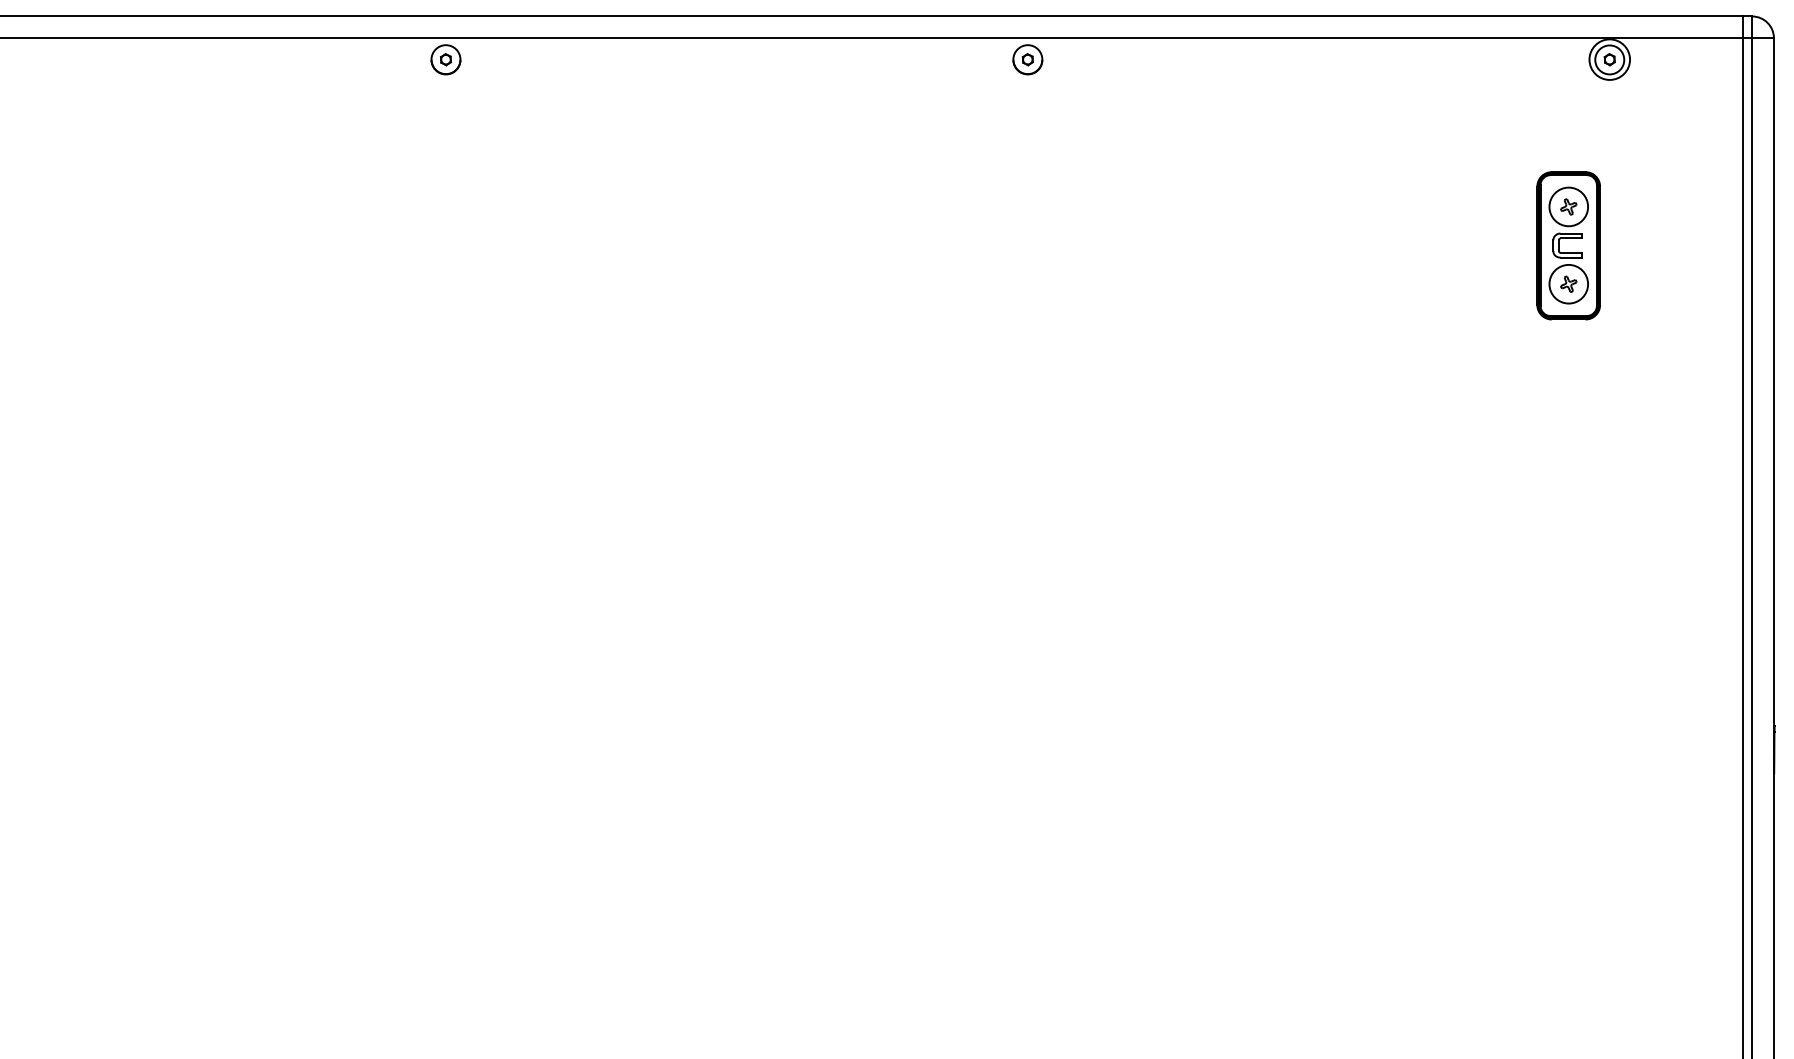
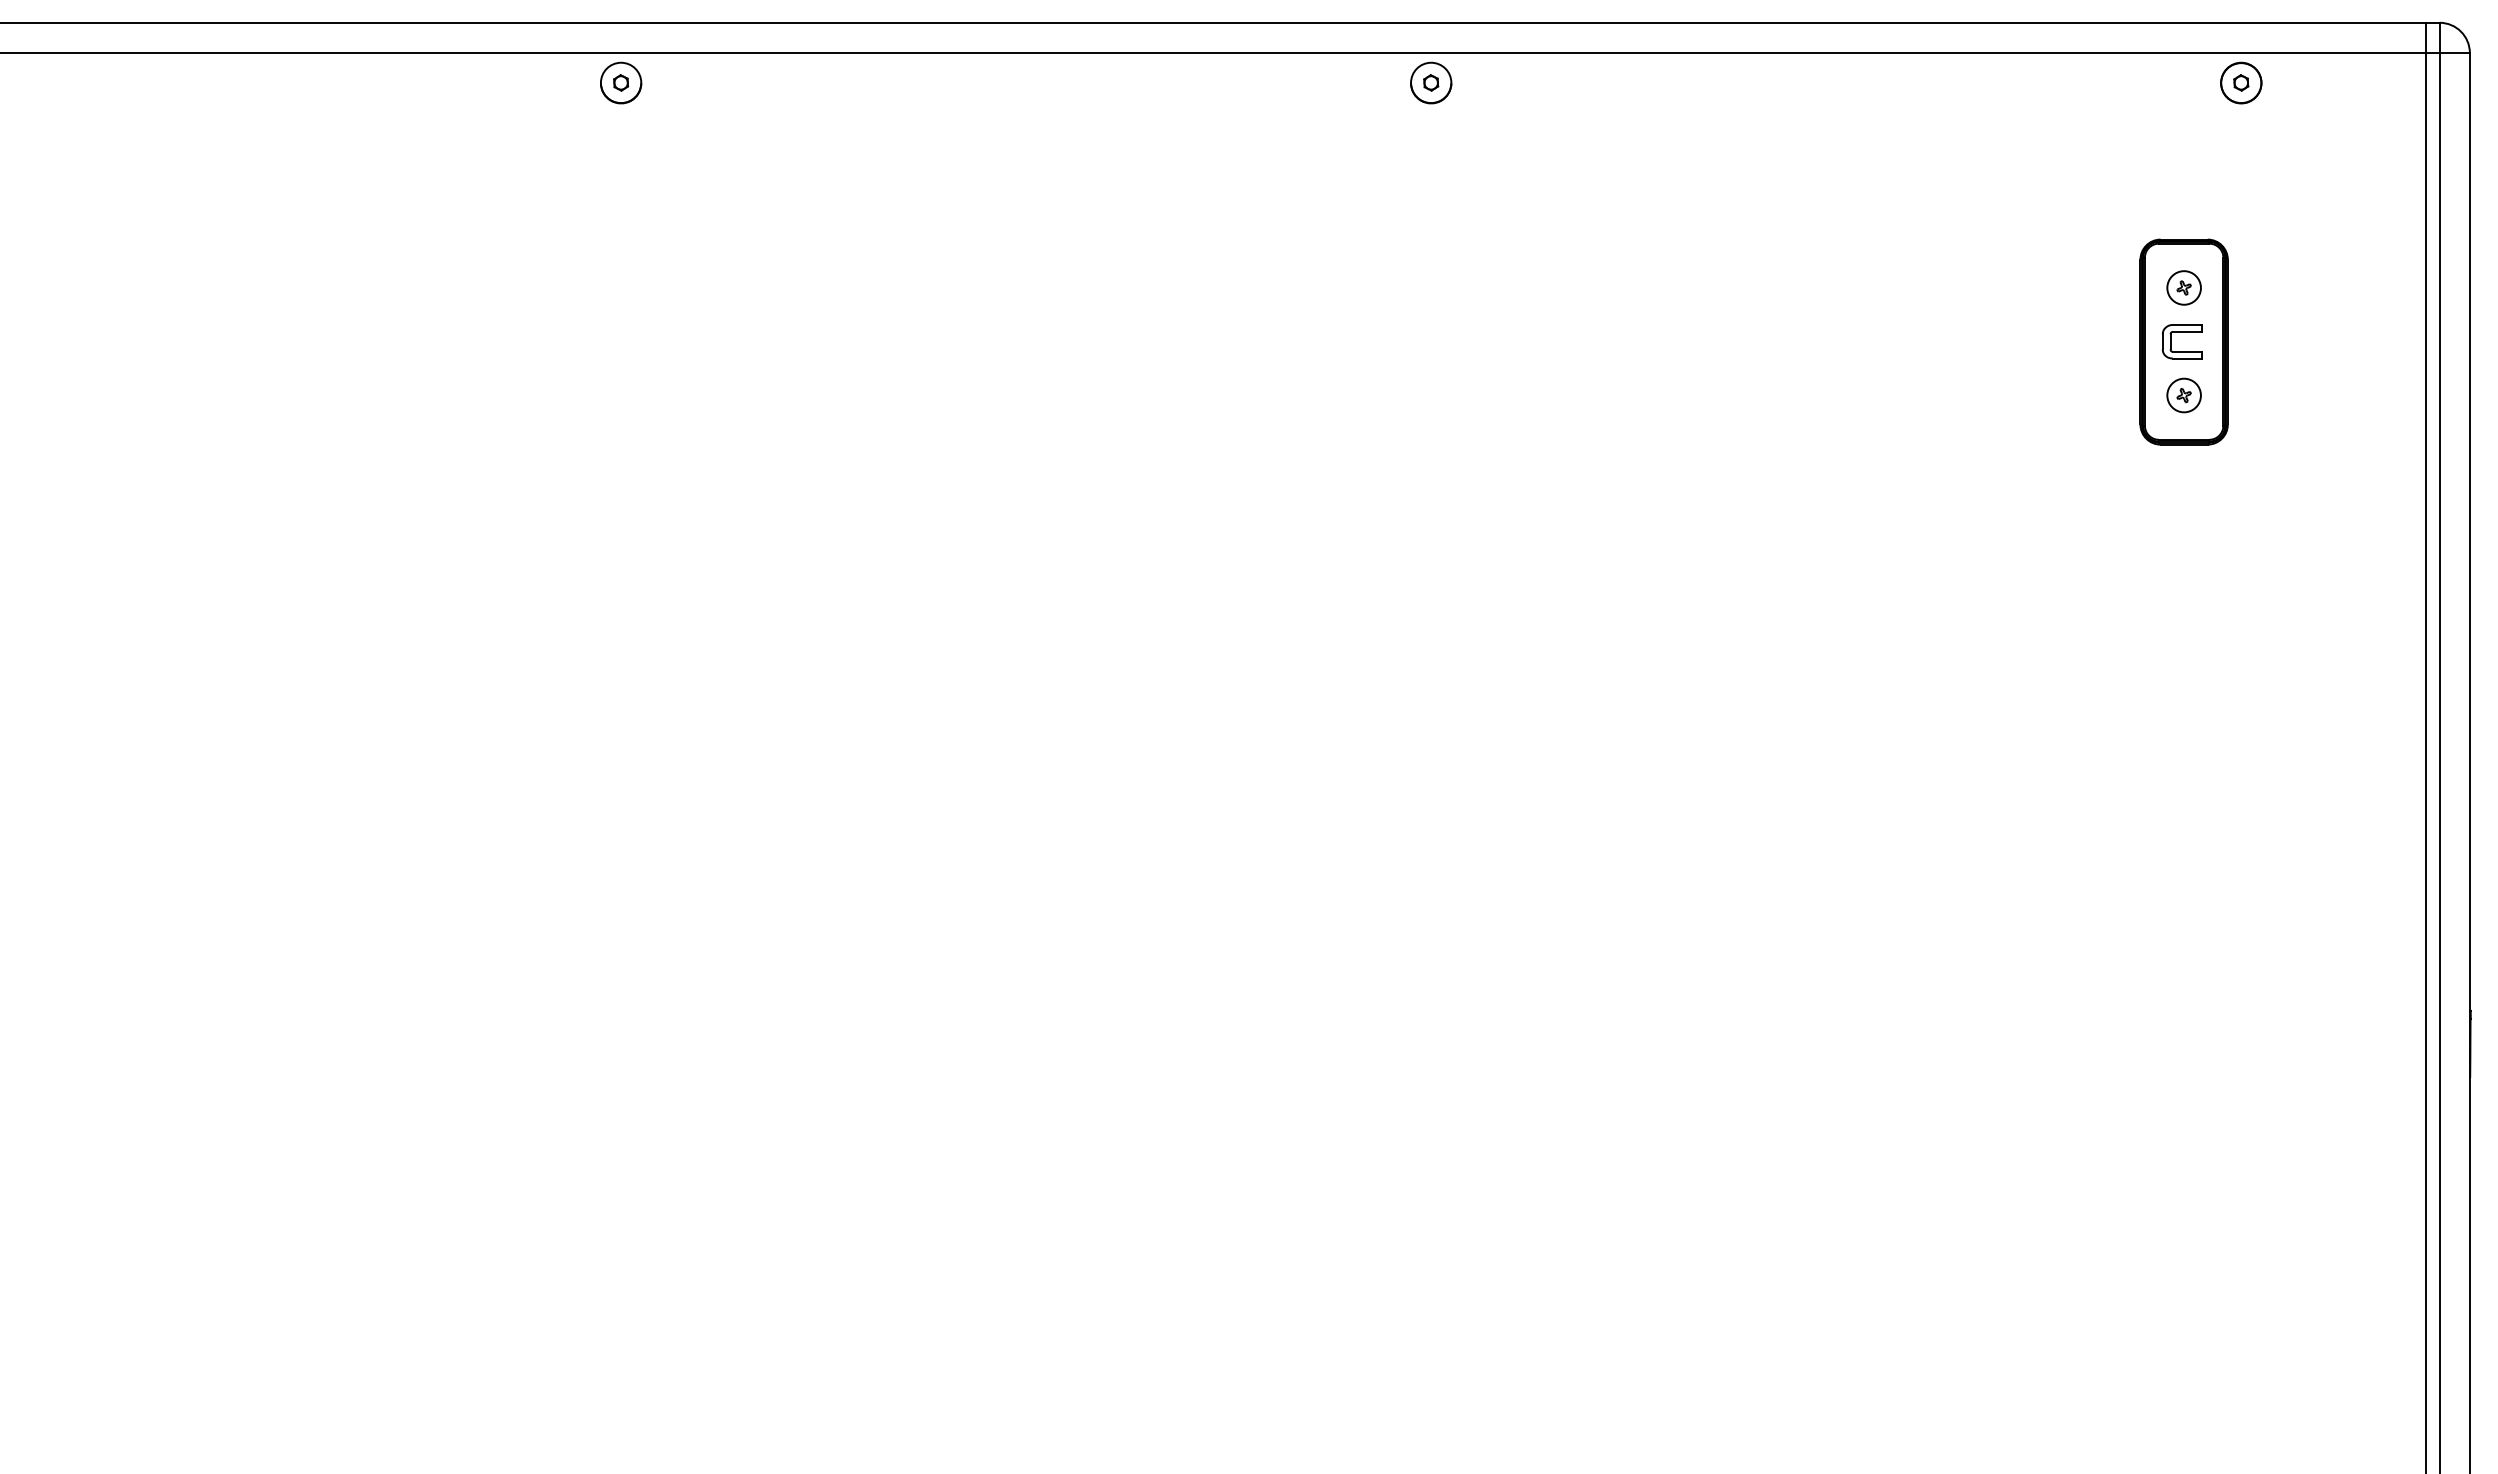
circle: (1609, 59) -> (2241, 82), size x0.71
part: (1568, 206) -> (2183, 287), size x0.62
part: (1568, 284) -> (2183, 395), size x0.62

